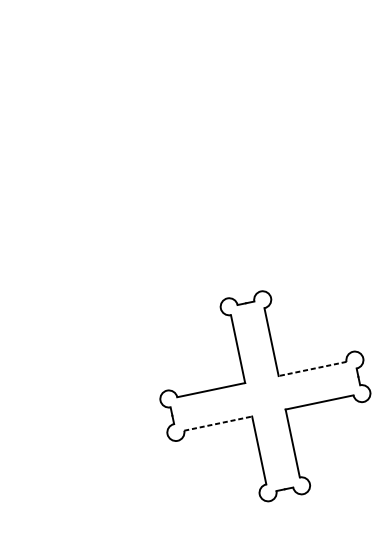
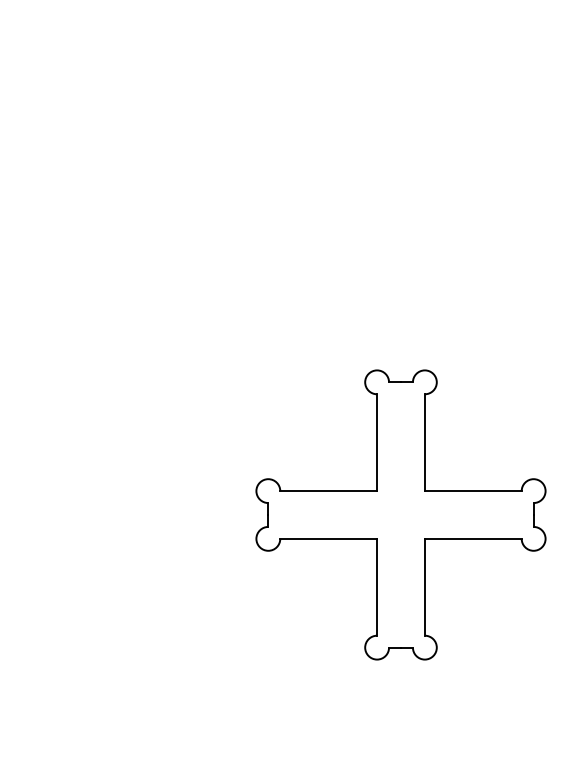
line: (312, 369) -> (472, 491), dashed -> solid
line: (218, 423) -> (329, 538), dashed -> solid

